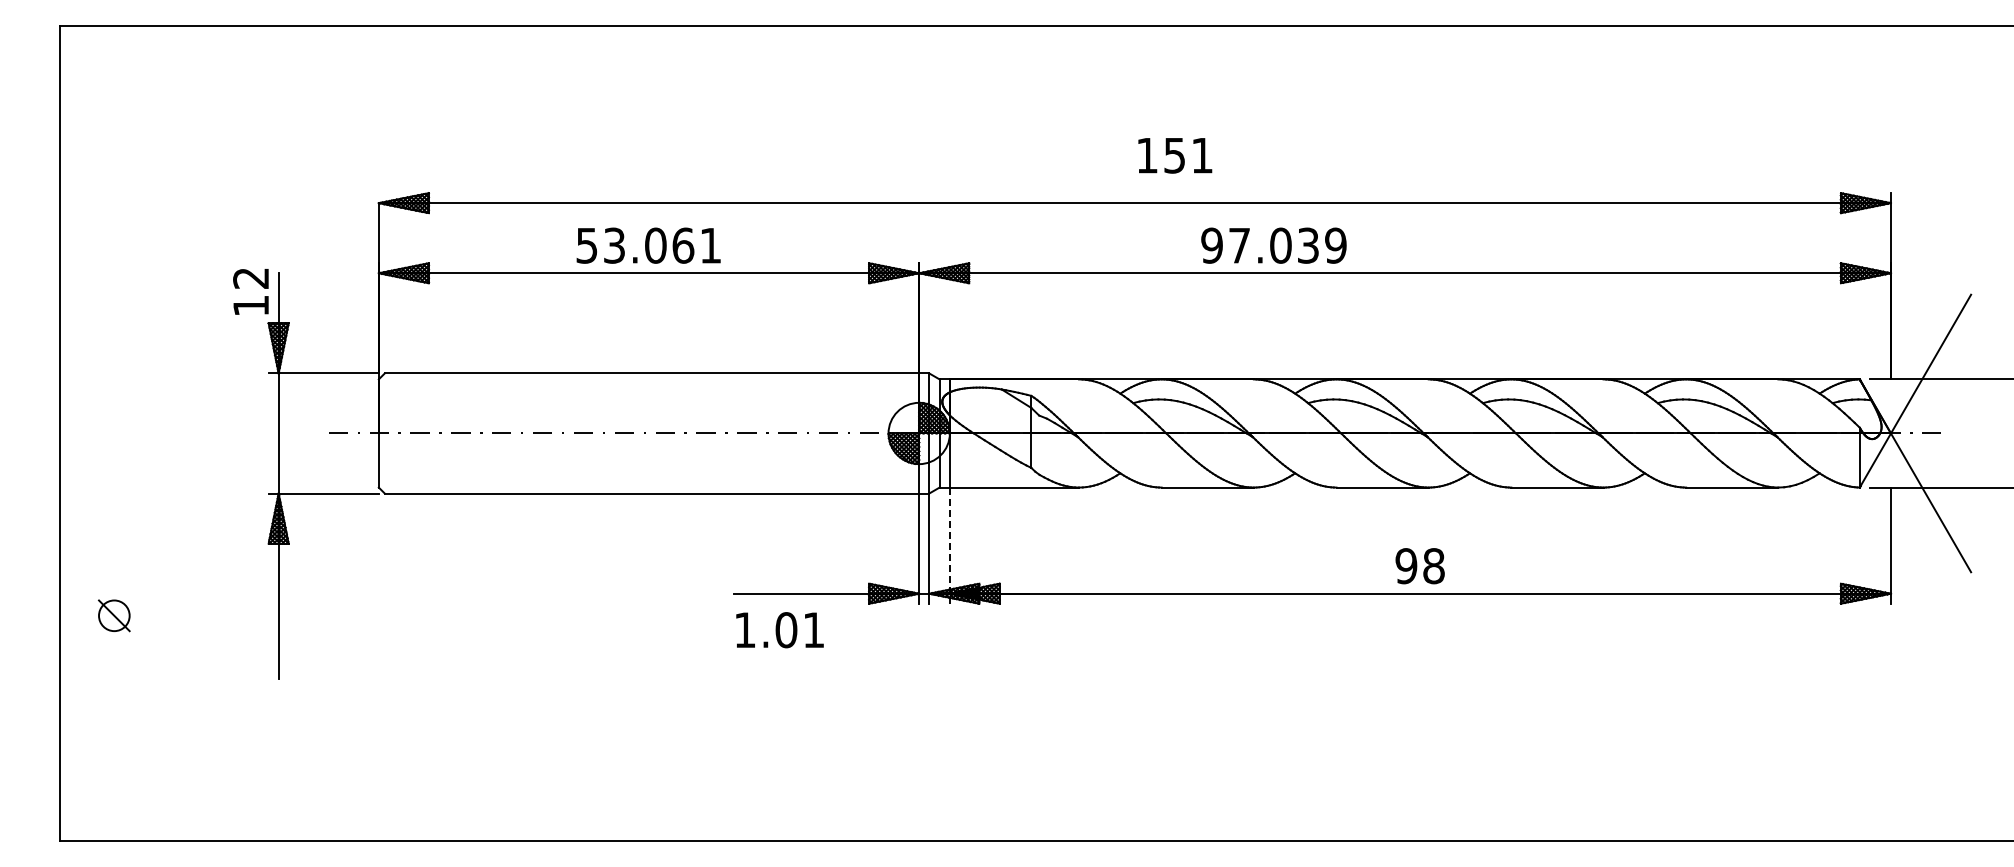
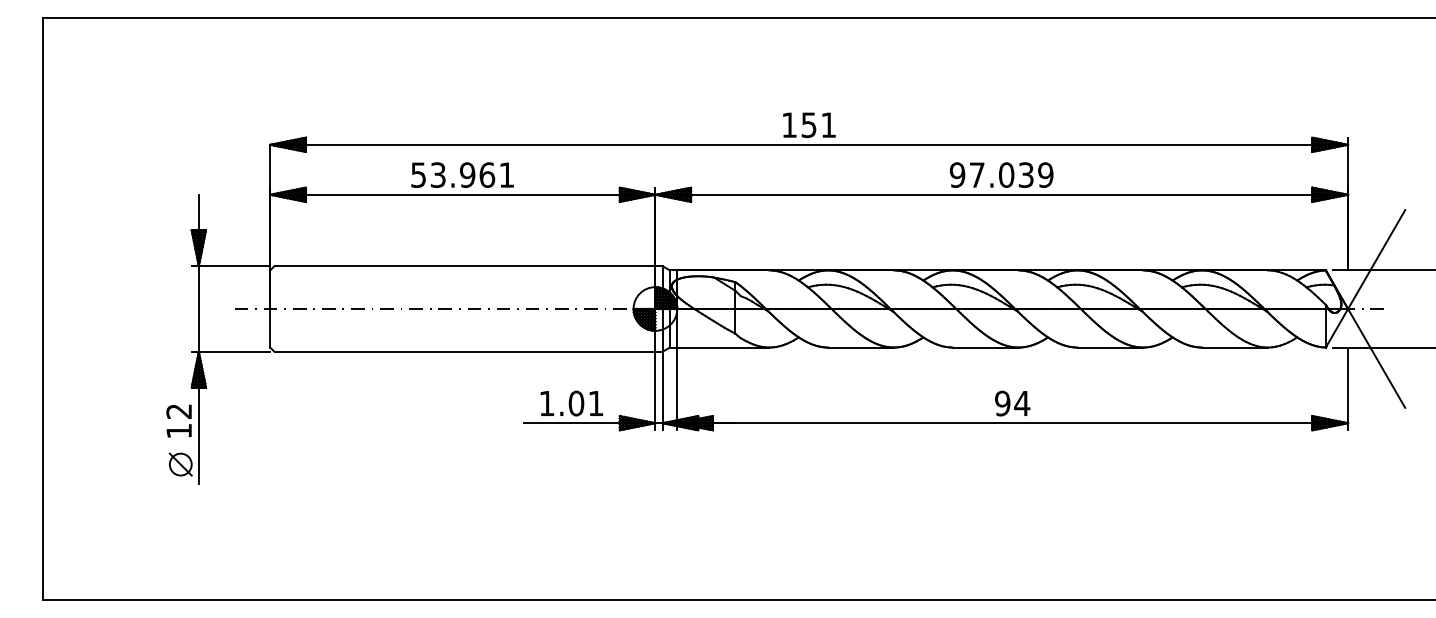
text: (1175, 155) -> (809, 125), moved
text: (655, 245) -> (467, 174), 53.061 -> 53.961
text: (1273, 245) -> (1001, 174), moved
text: (250, 291) -> (178, 420), moved
line: (949, 546) -> (677, 389), dashed -> solid
text: (1433, 566) -> (1022, 403), 98 -> 94
part: (114, 615) -> (180, 464), moved
text: (779, 630) -> (571, 403), moved

